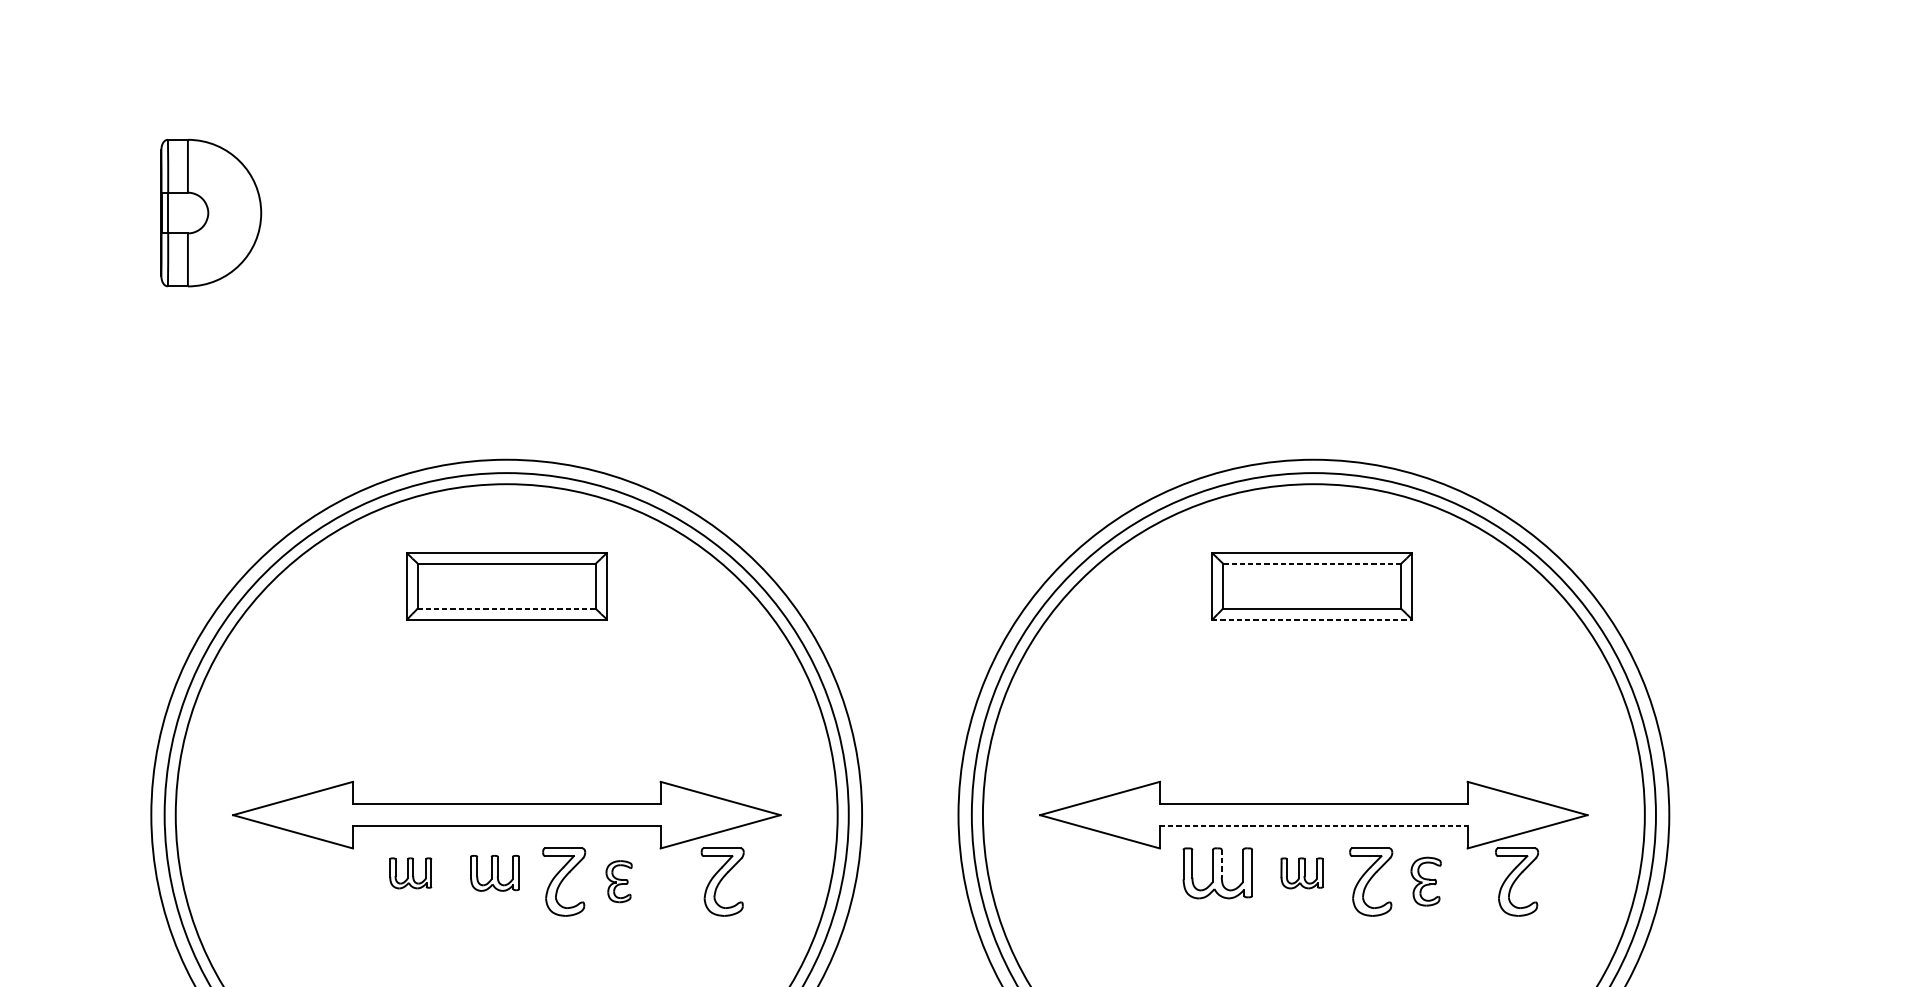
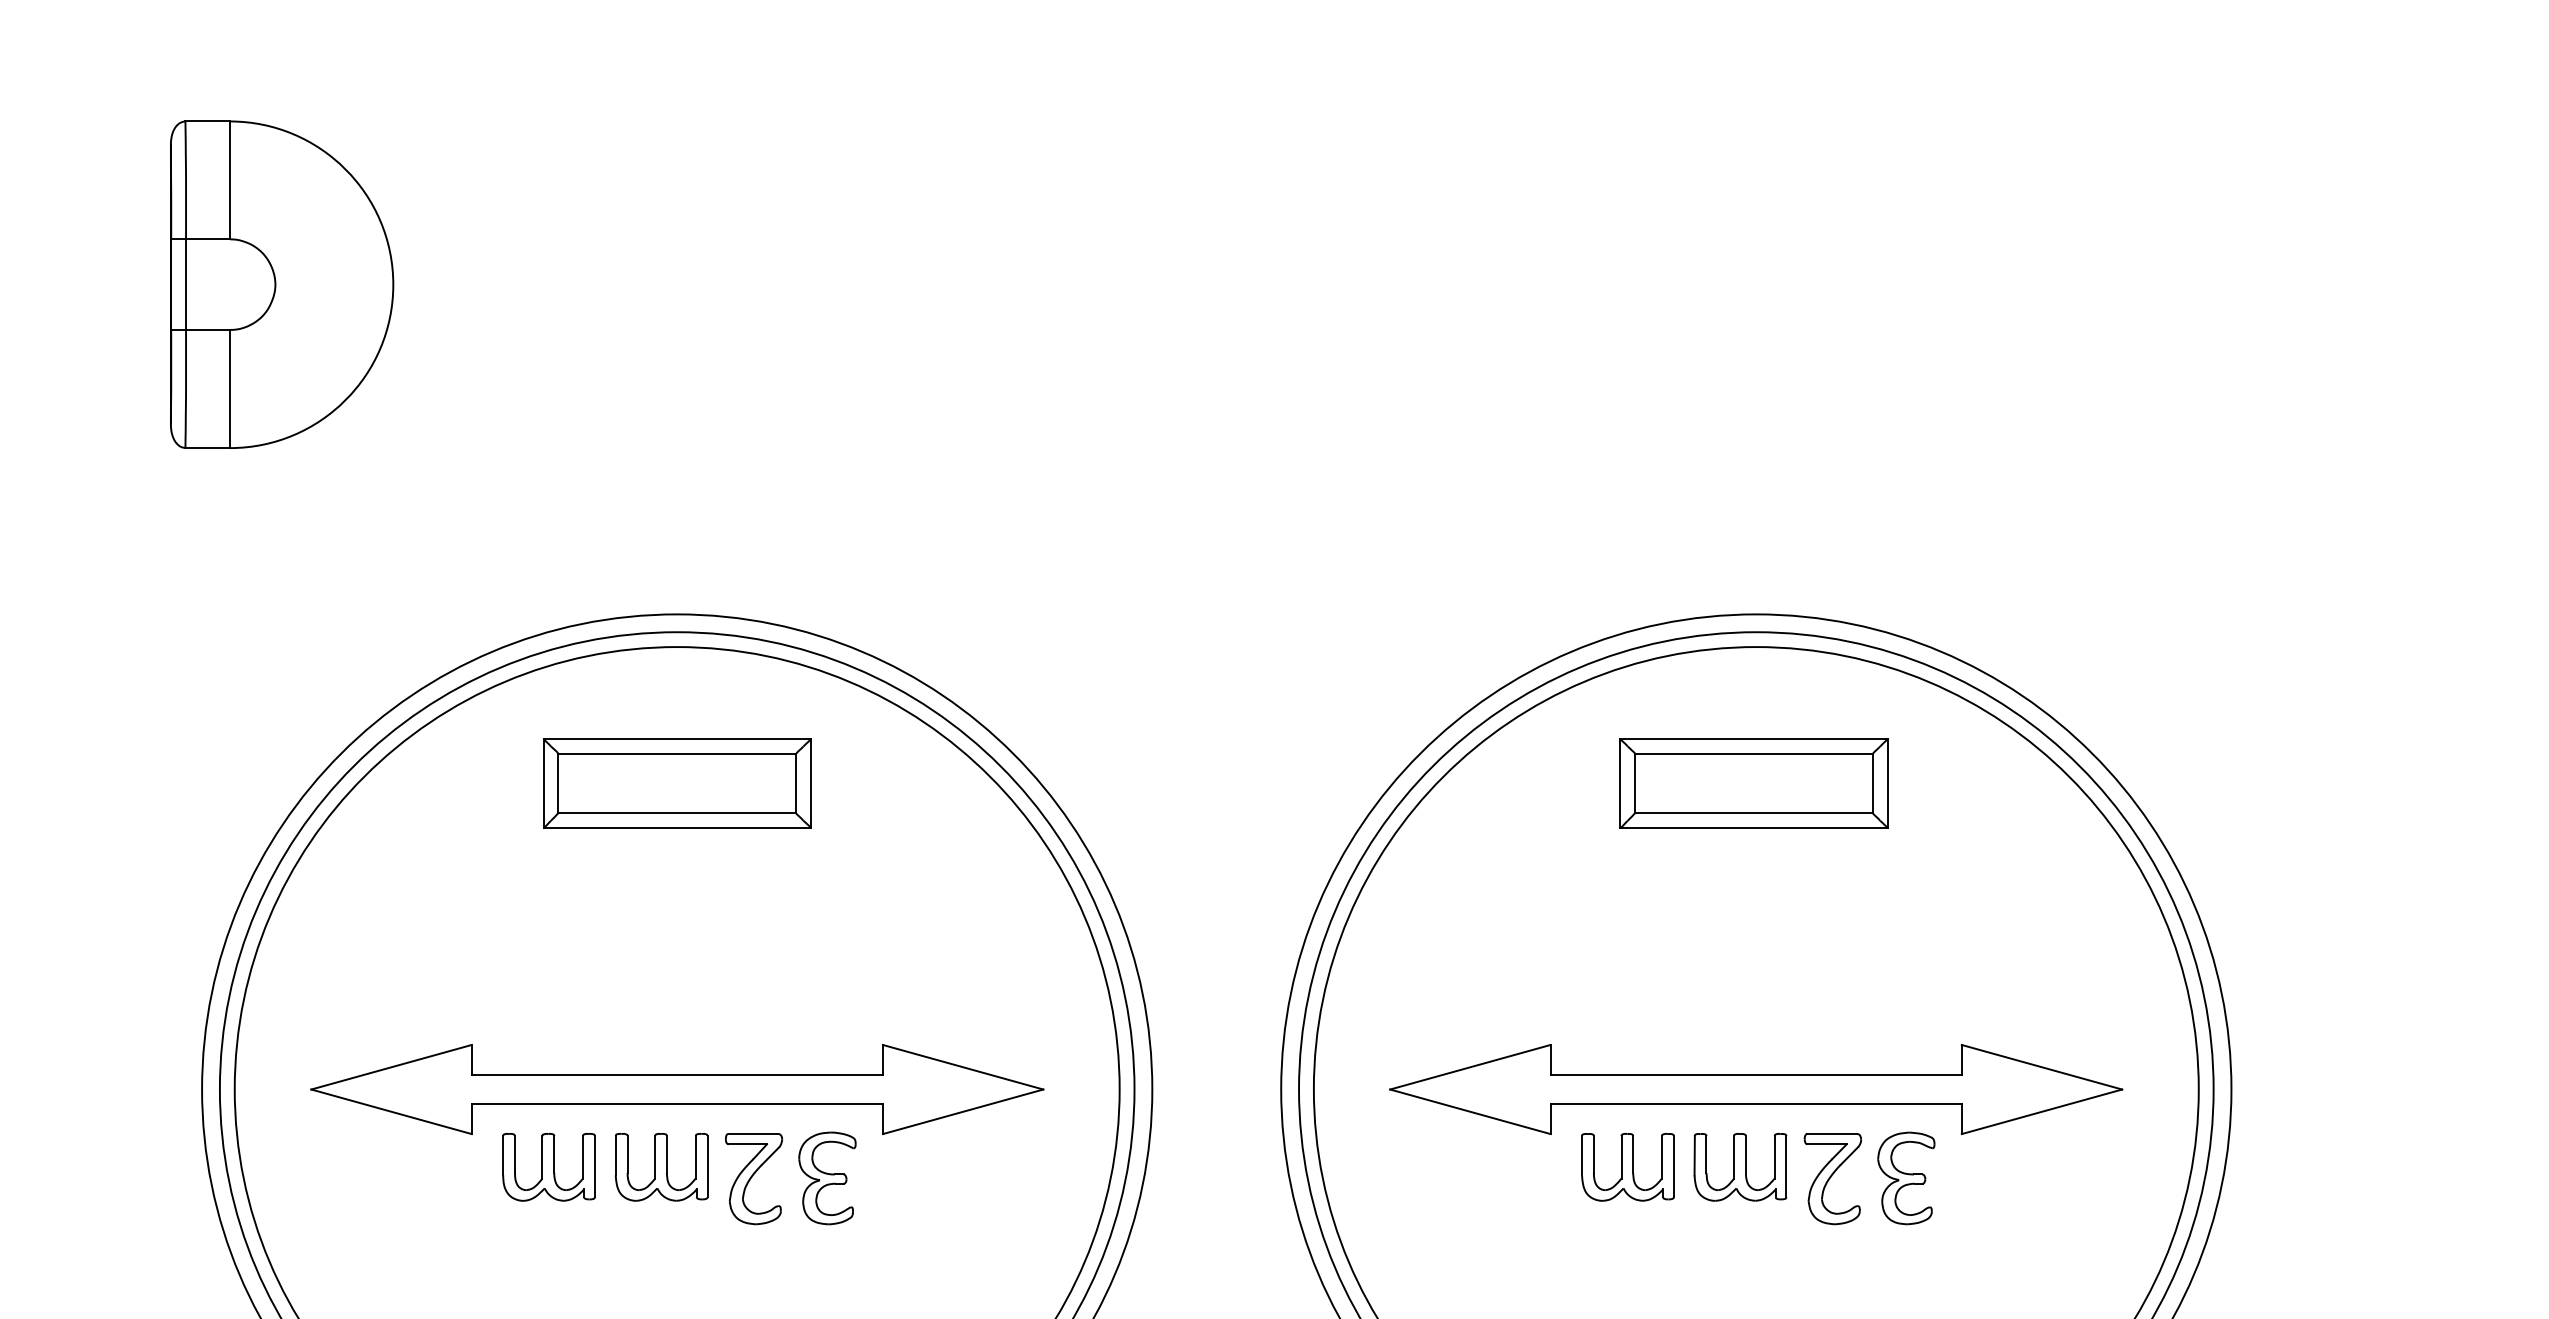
part: (211, 213) -> (282, 284), size x1.67
line: (1311, 563) -> (1753, 753), dashed -> solid
line: (506, 608) -> (677, 813), dashed -> solid
line: (1311, 619) -> (1753, 828), dashed -> solid
line: (1314, 826) -> (1756, 1104), dashed -> solid
line: (1222, 864) -> (1633, 1155), dashed -> solid
part: (410, 873) -> (548, 1167), size x1.67
part: (494, 873) -> (661, 1167), size x1.43
part: (1302, 873) -> (1740, 1167), size x1.67
part: (619, 881) -> (827, 1178), size x1.67
part: (1426, 881) -> (1906, 1178), size x1.43
part: (723, 882) -> (966, 1179), removed
part: (1516, 882) -> (2027, 1179), removed

